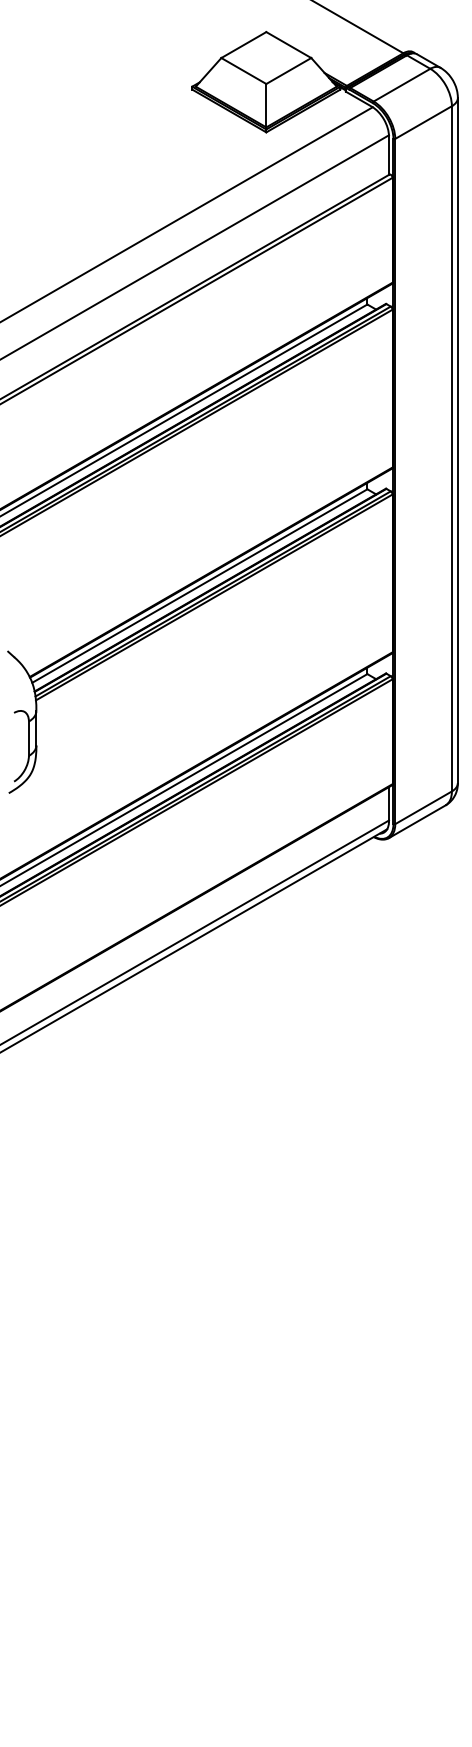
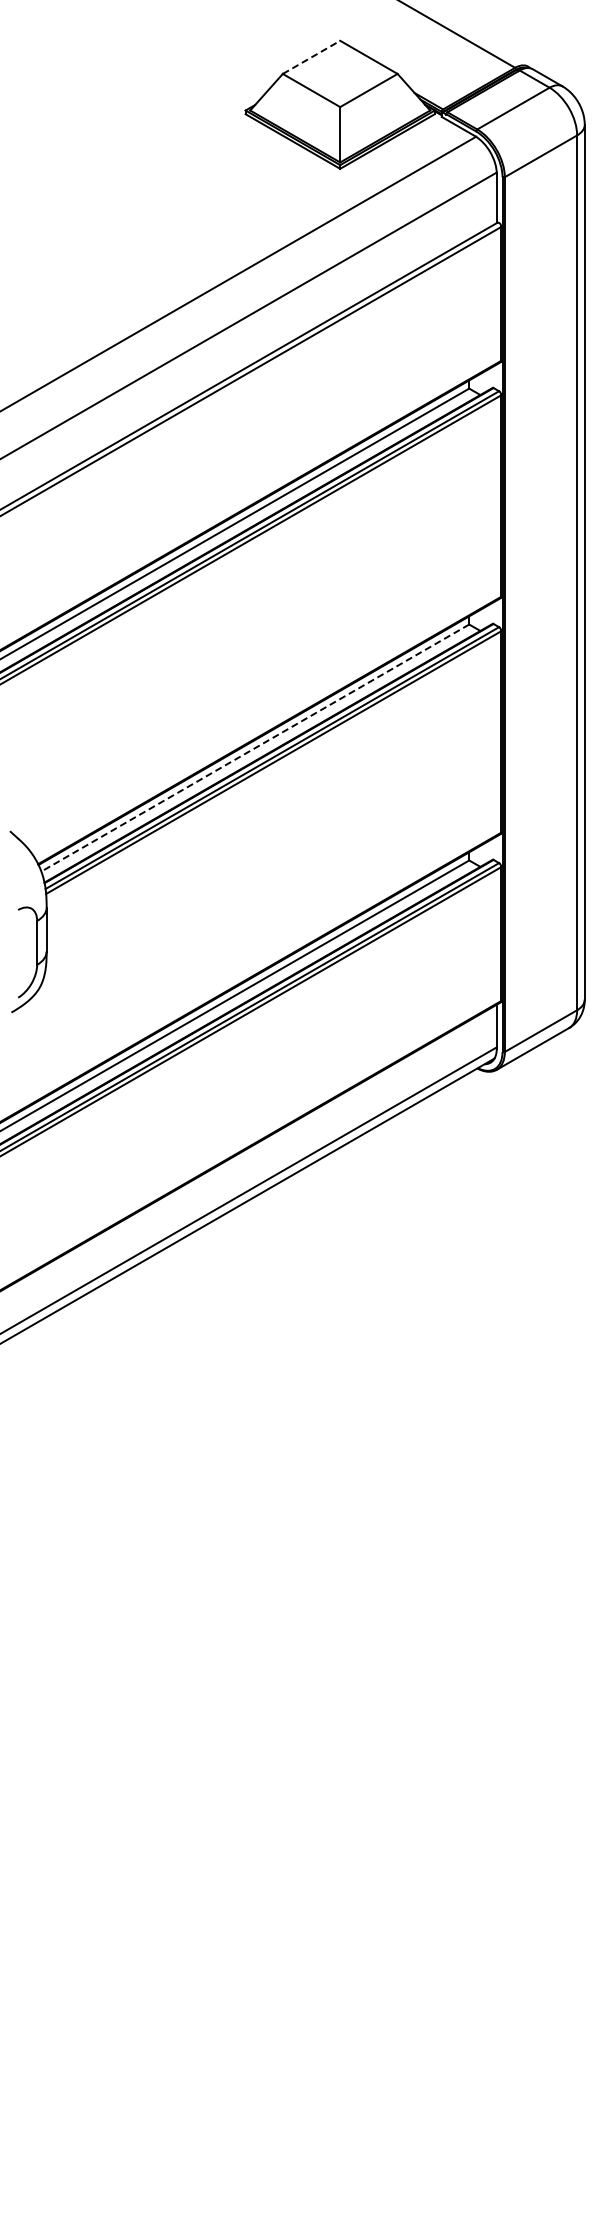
line: (243, 45) -> (311, 57), solid -> dashed
line: (199, 586) -> (254, 748), solid -> dashed

